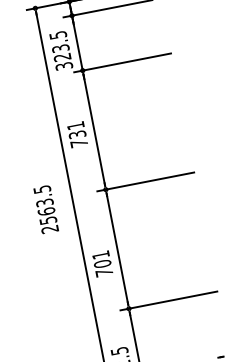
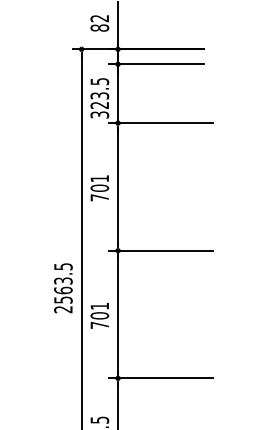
text: (77, 134) -> (99, 187), 731 -> 701
text: (46, 209) -> (63, 288), moved
text: (102, 263) -> (99, 315), moved

